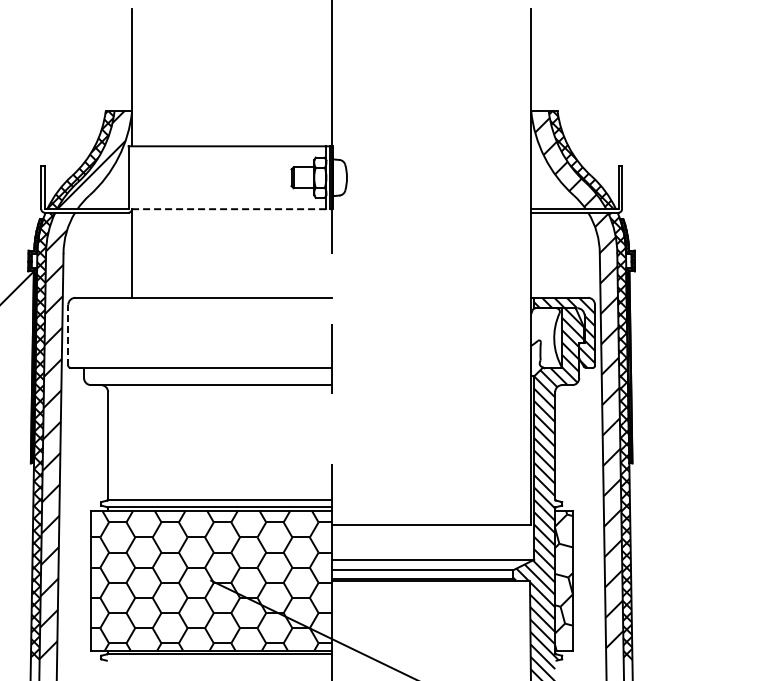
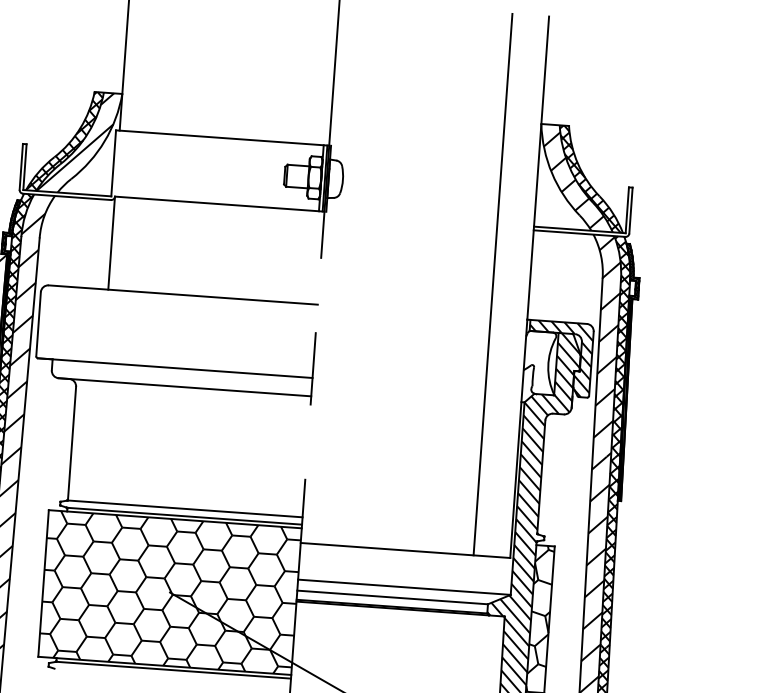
line: (231, 209) -> (219, 204), dashed -> solid
line: (496, 266) -> (493, 284), added
line: (68, 335) -> (38, 324), dashed -> solid

